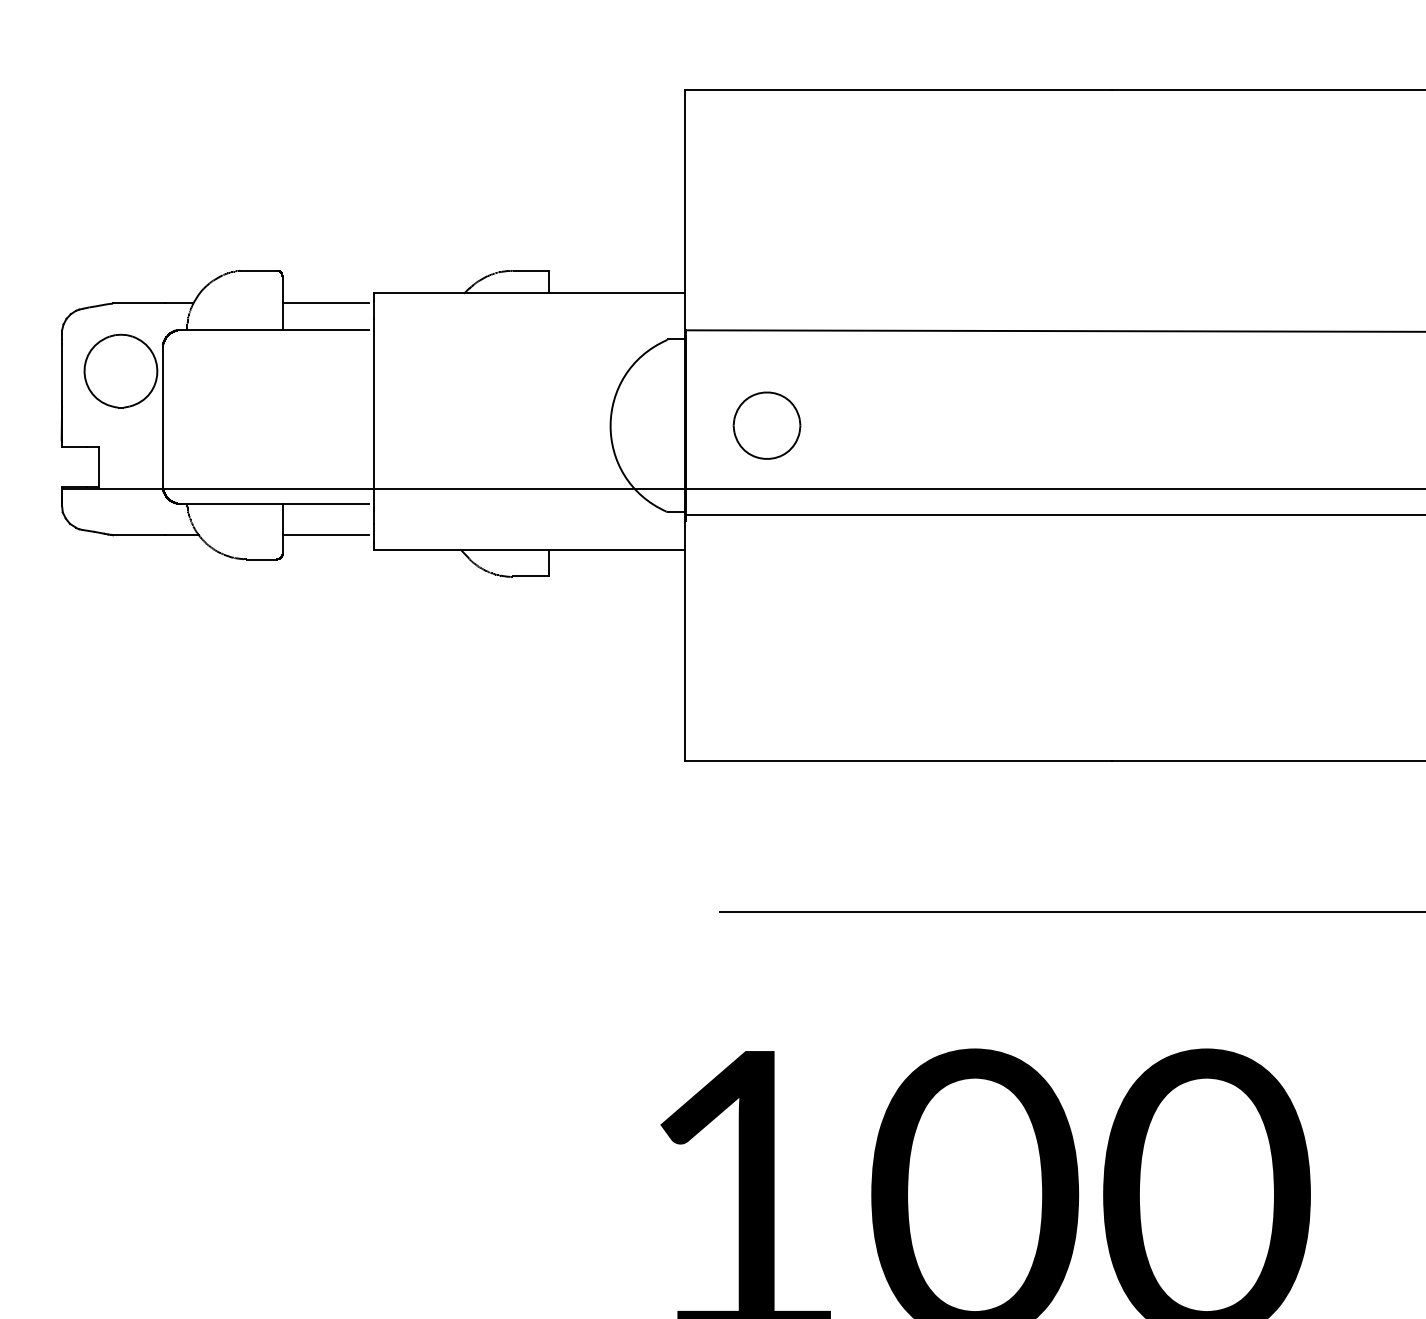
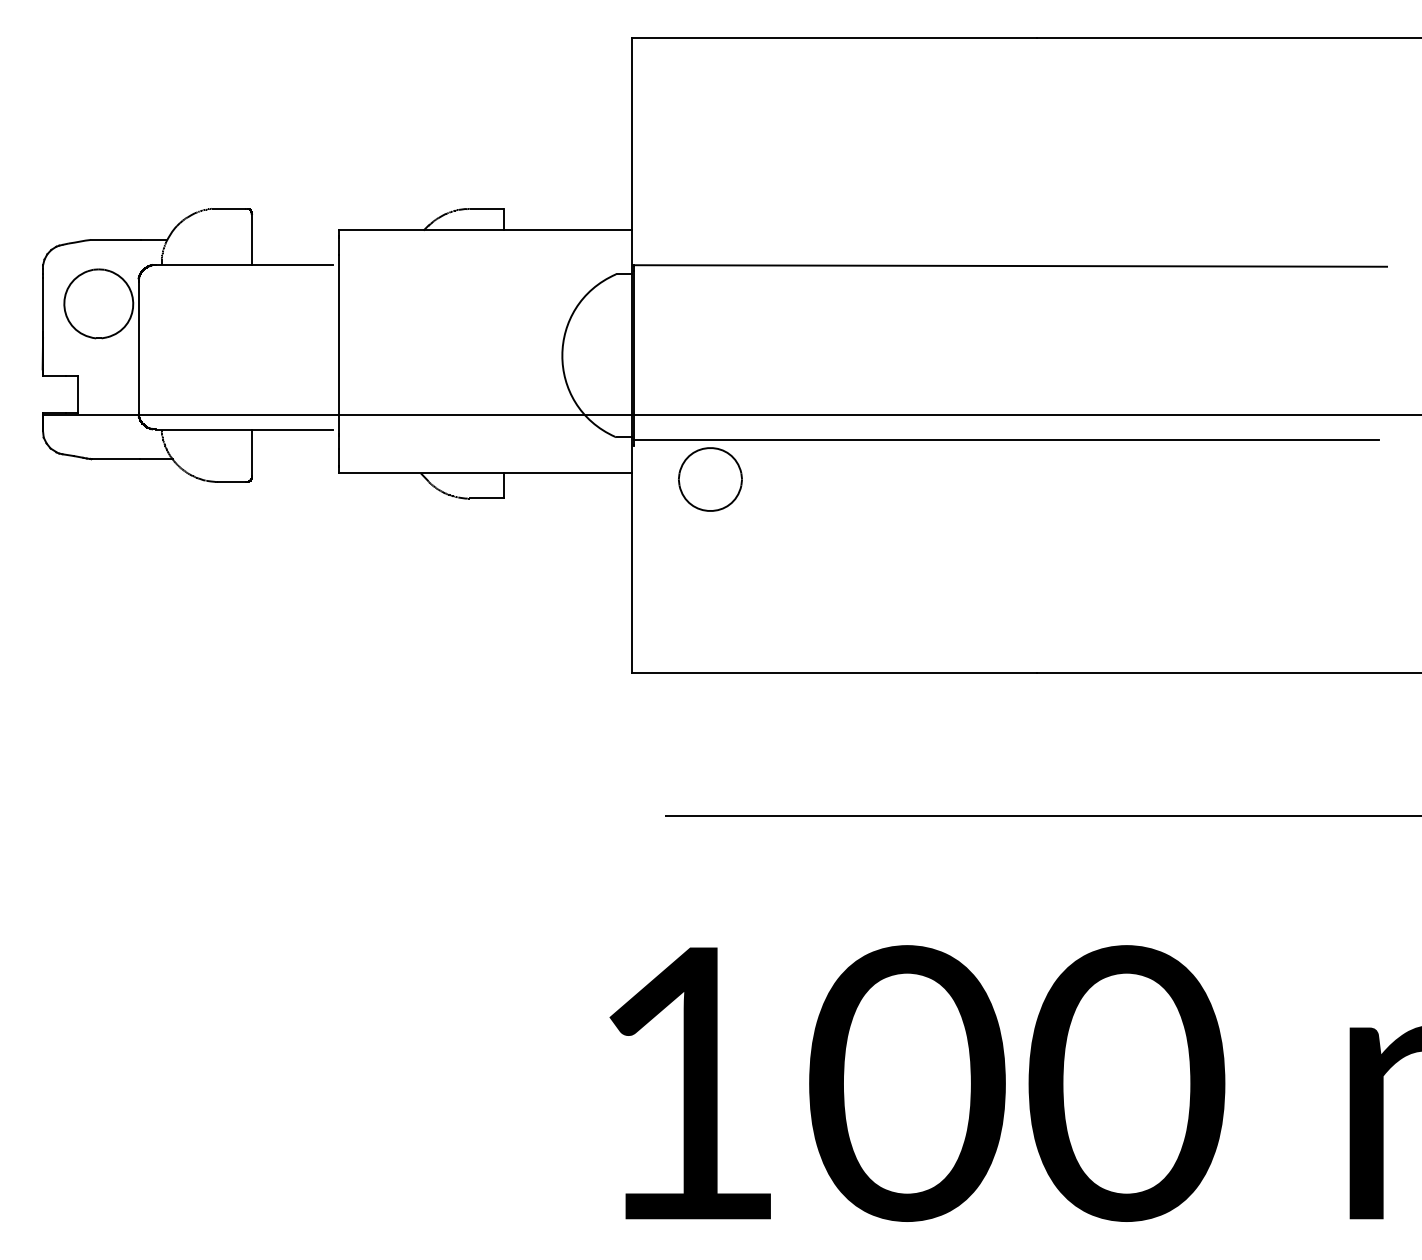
line: (325, 303) -> (292, 239), removed
part: (767, 425) -> (710, 479), moved
line: (325, 535) -> (292, 459), removed

